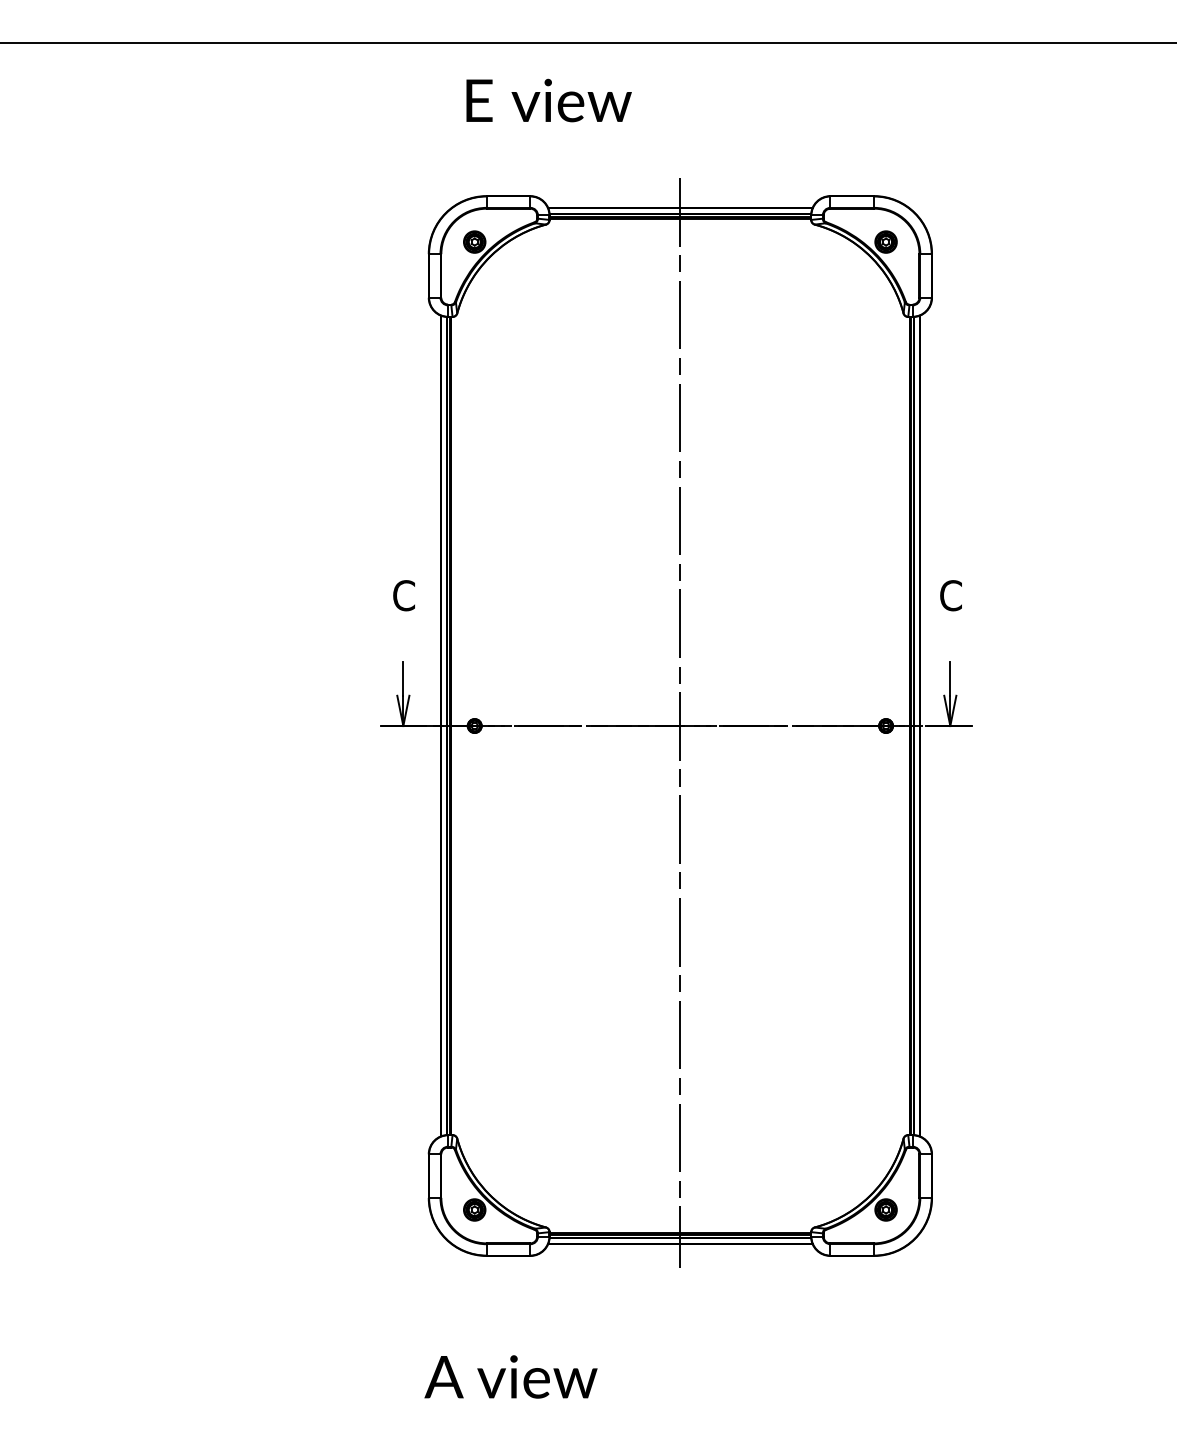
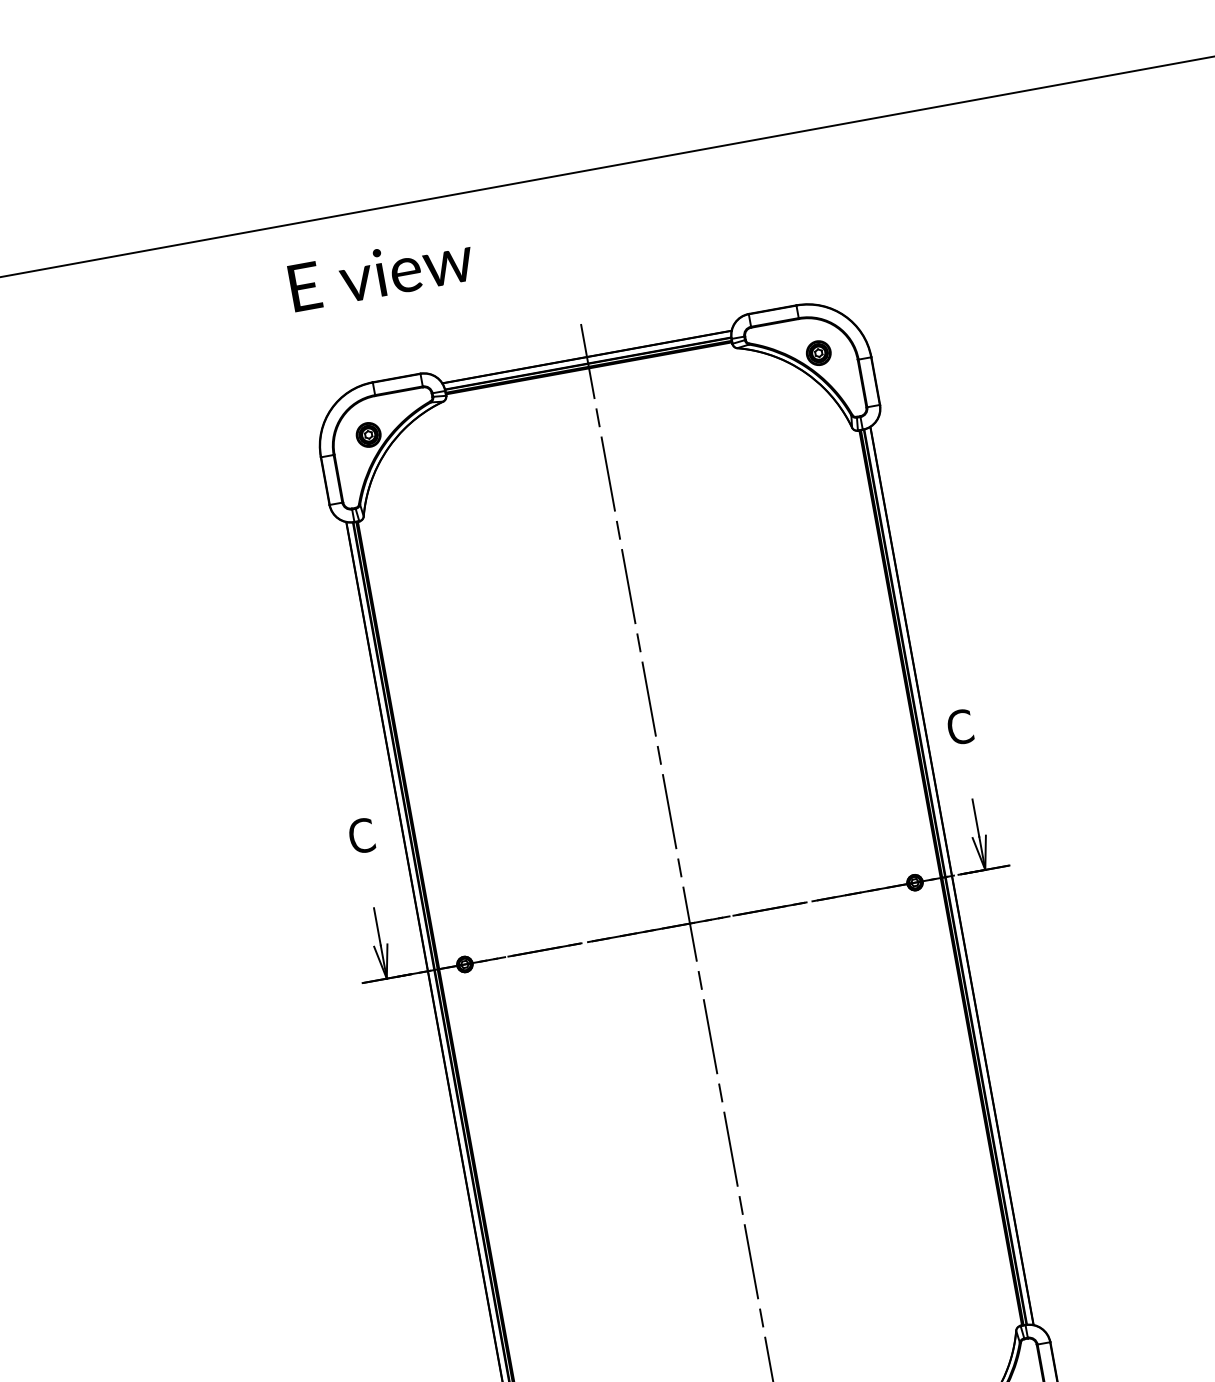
text: (548, 100) -> (380, 272), moved

